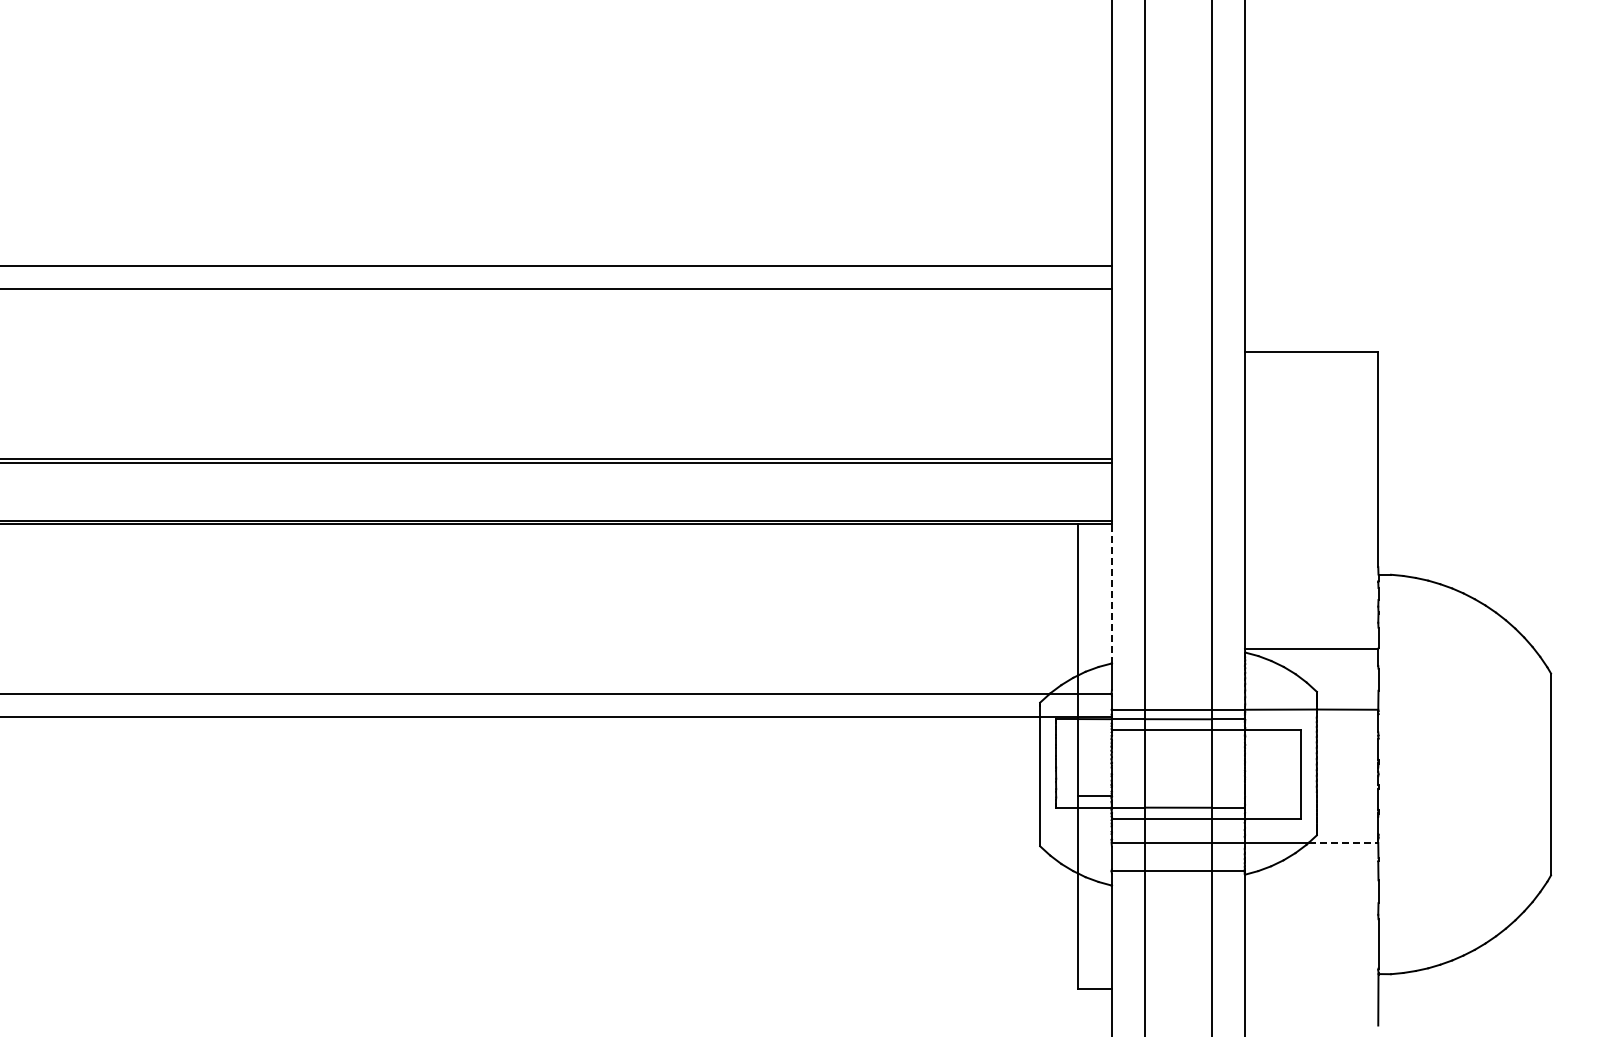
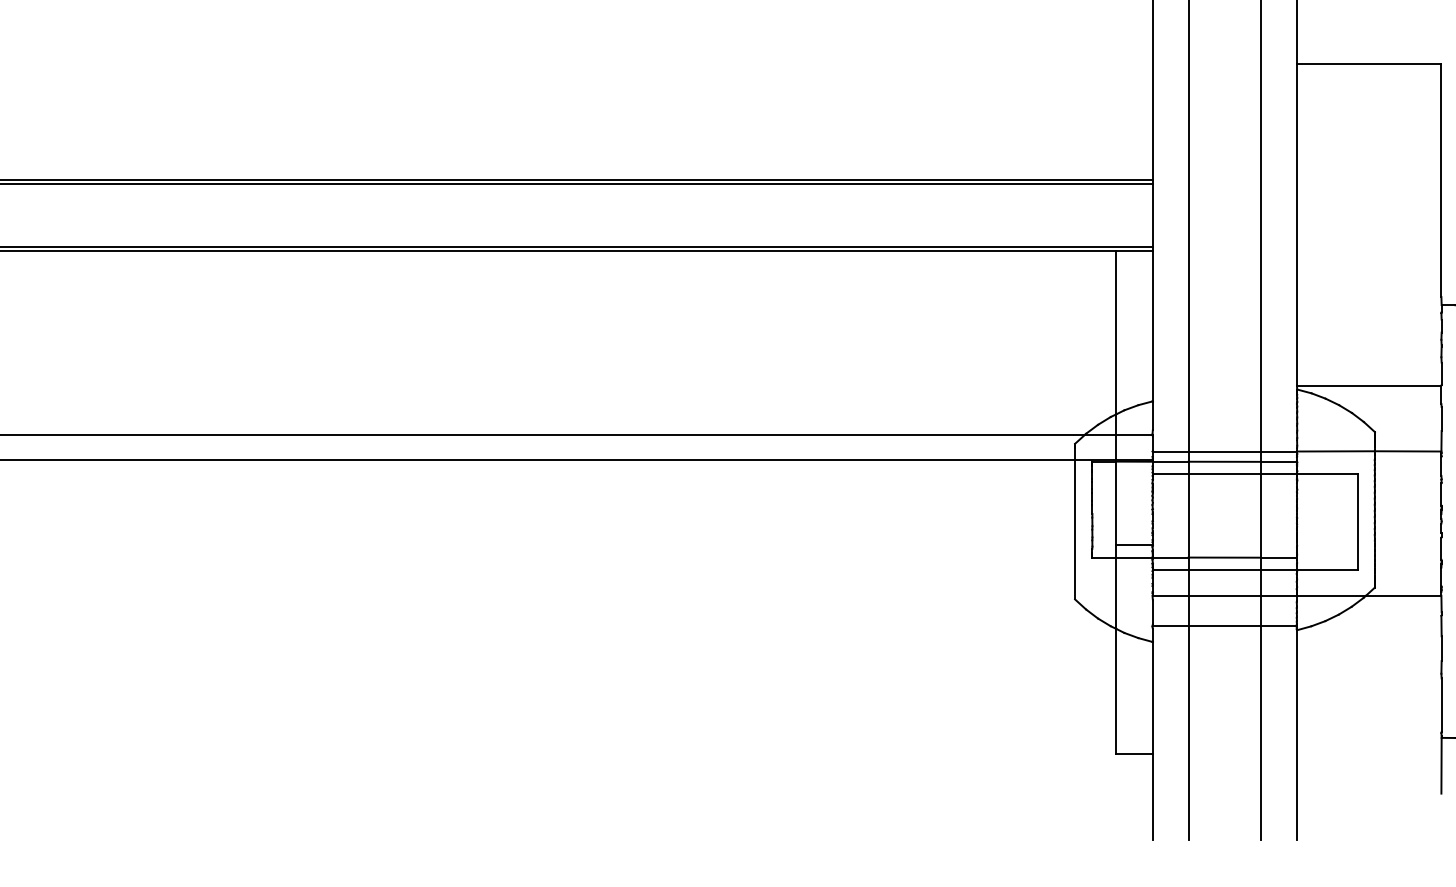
line: (1111, 593) -> (1152, 325), dashed -> solid
line: (1343, 842) -> (1403, 595), dashed -> solid

